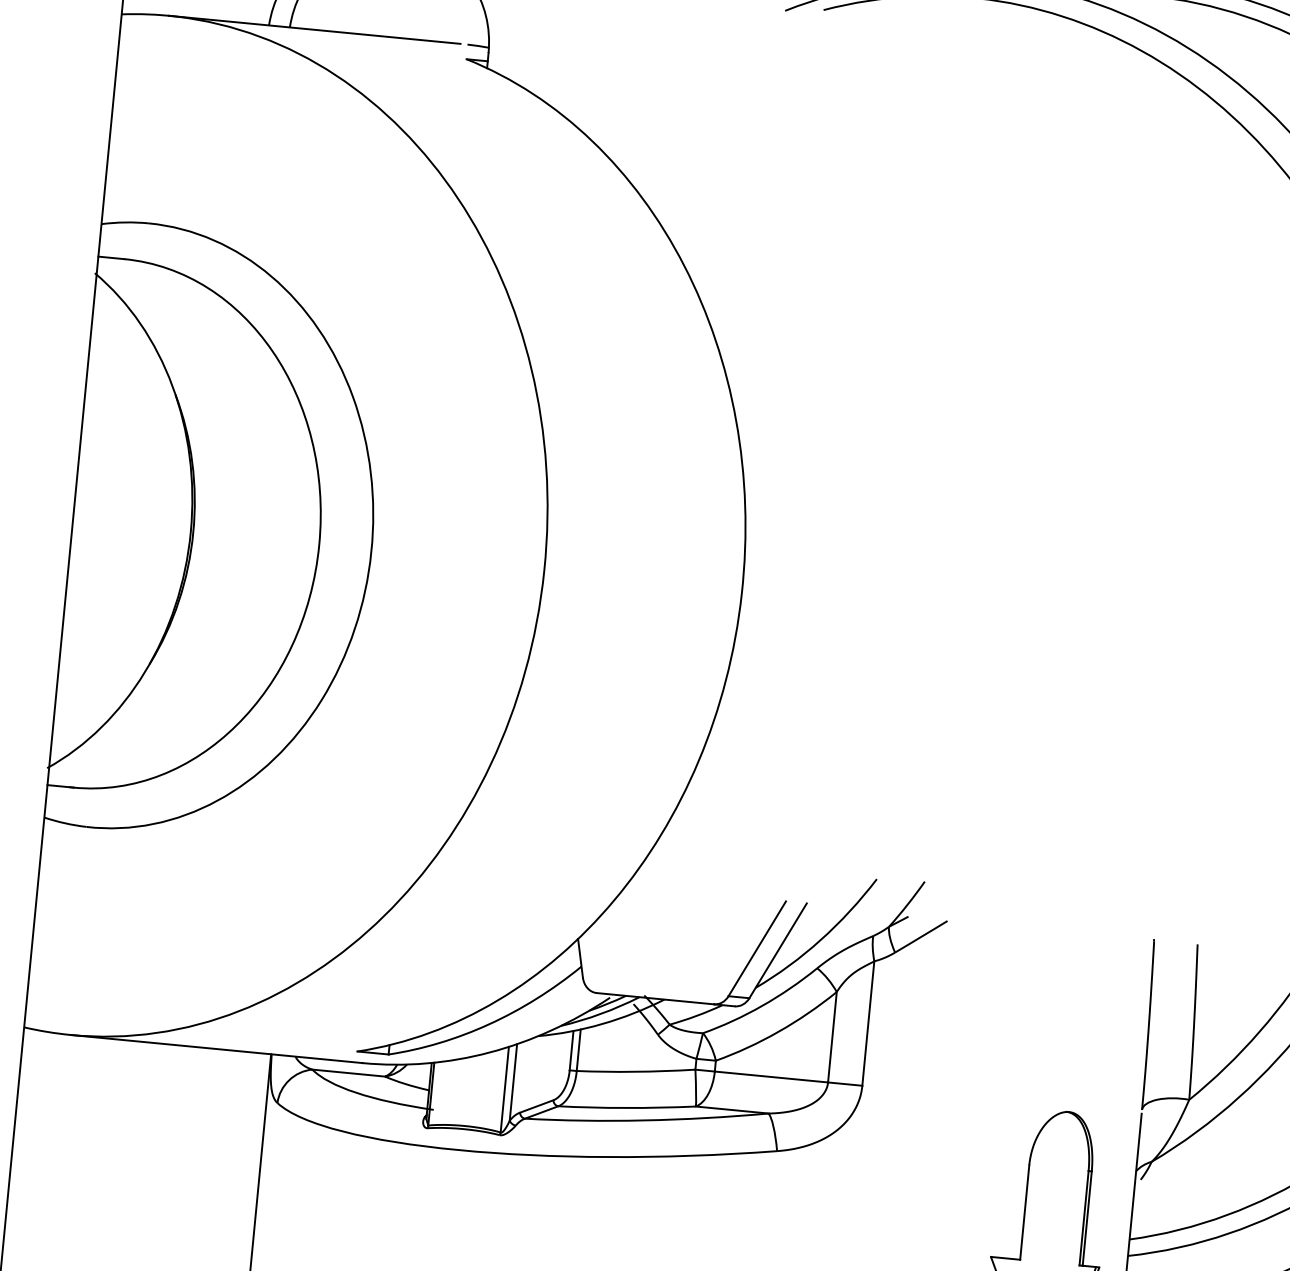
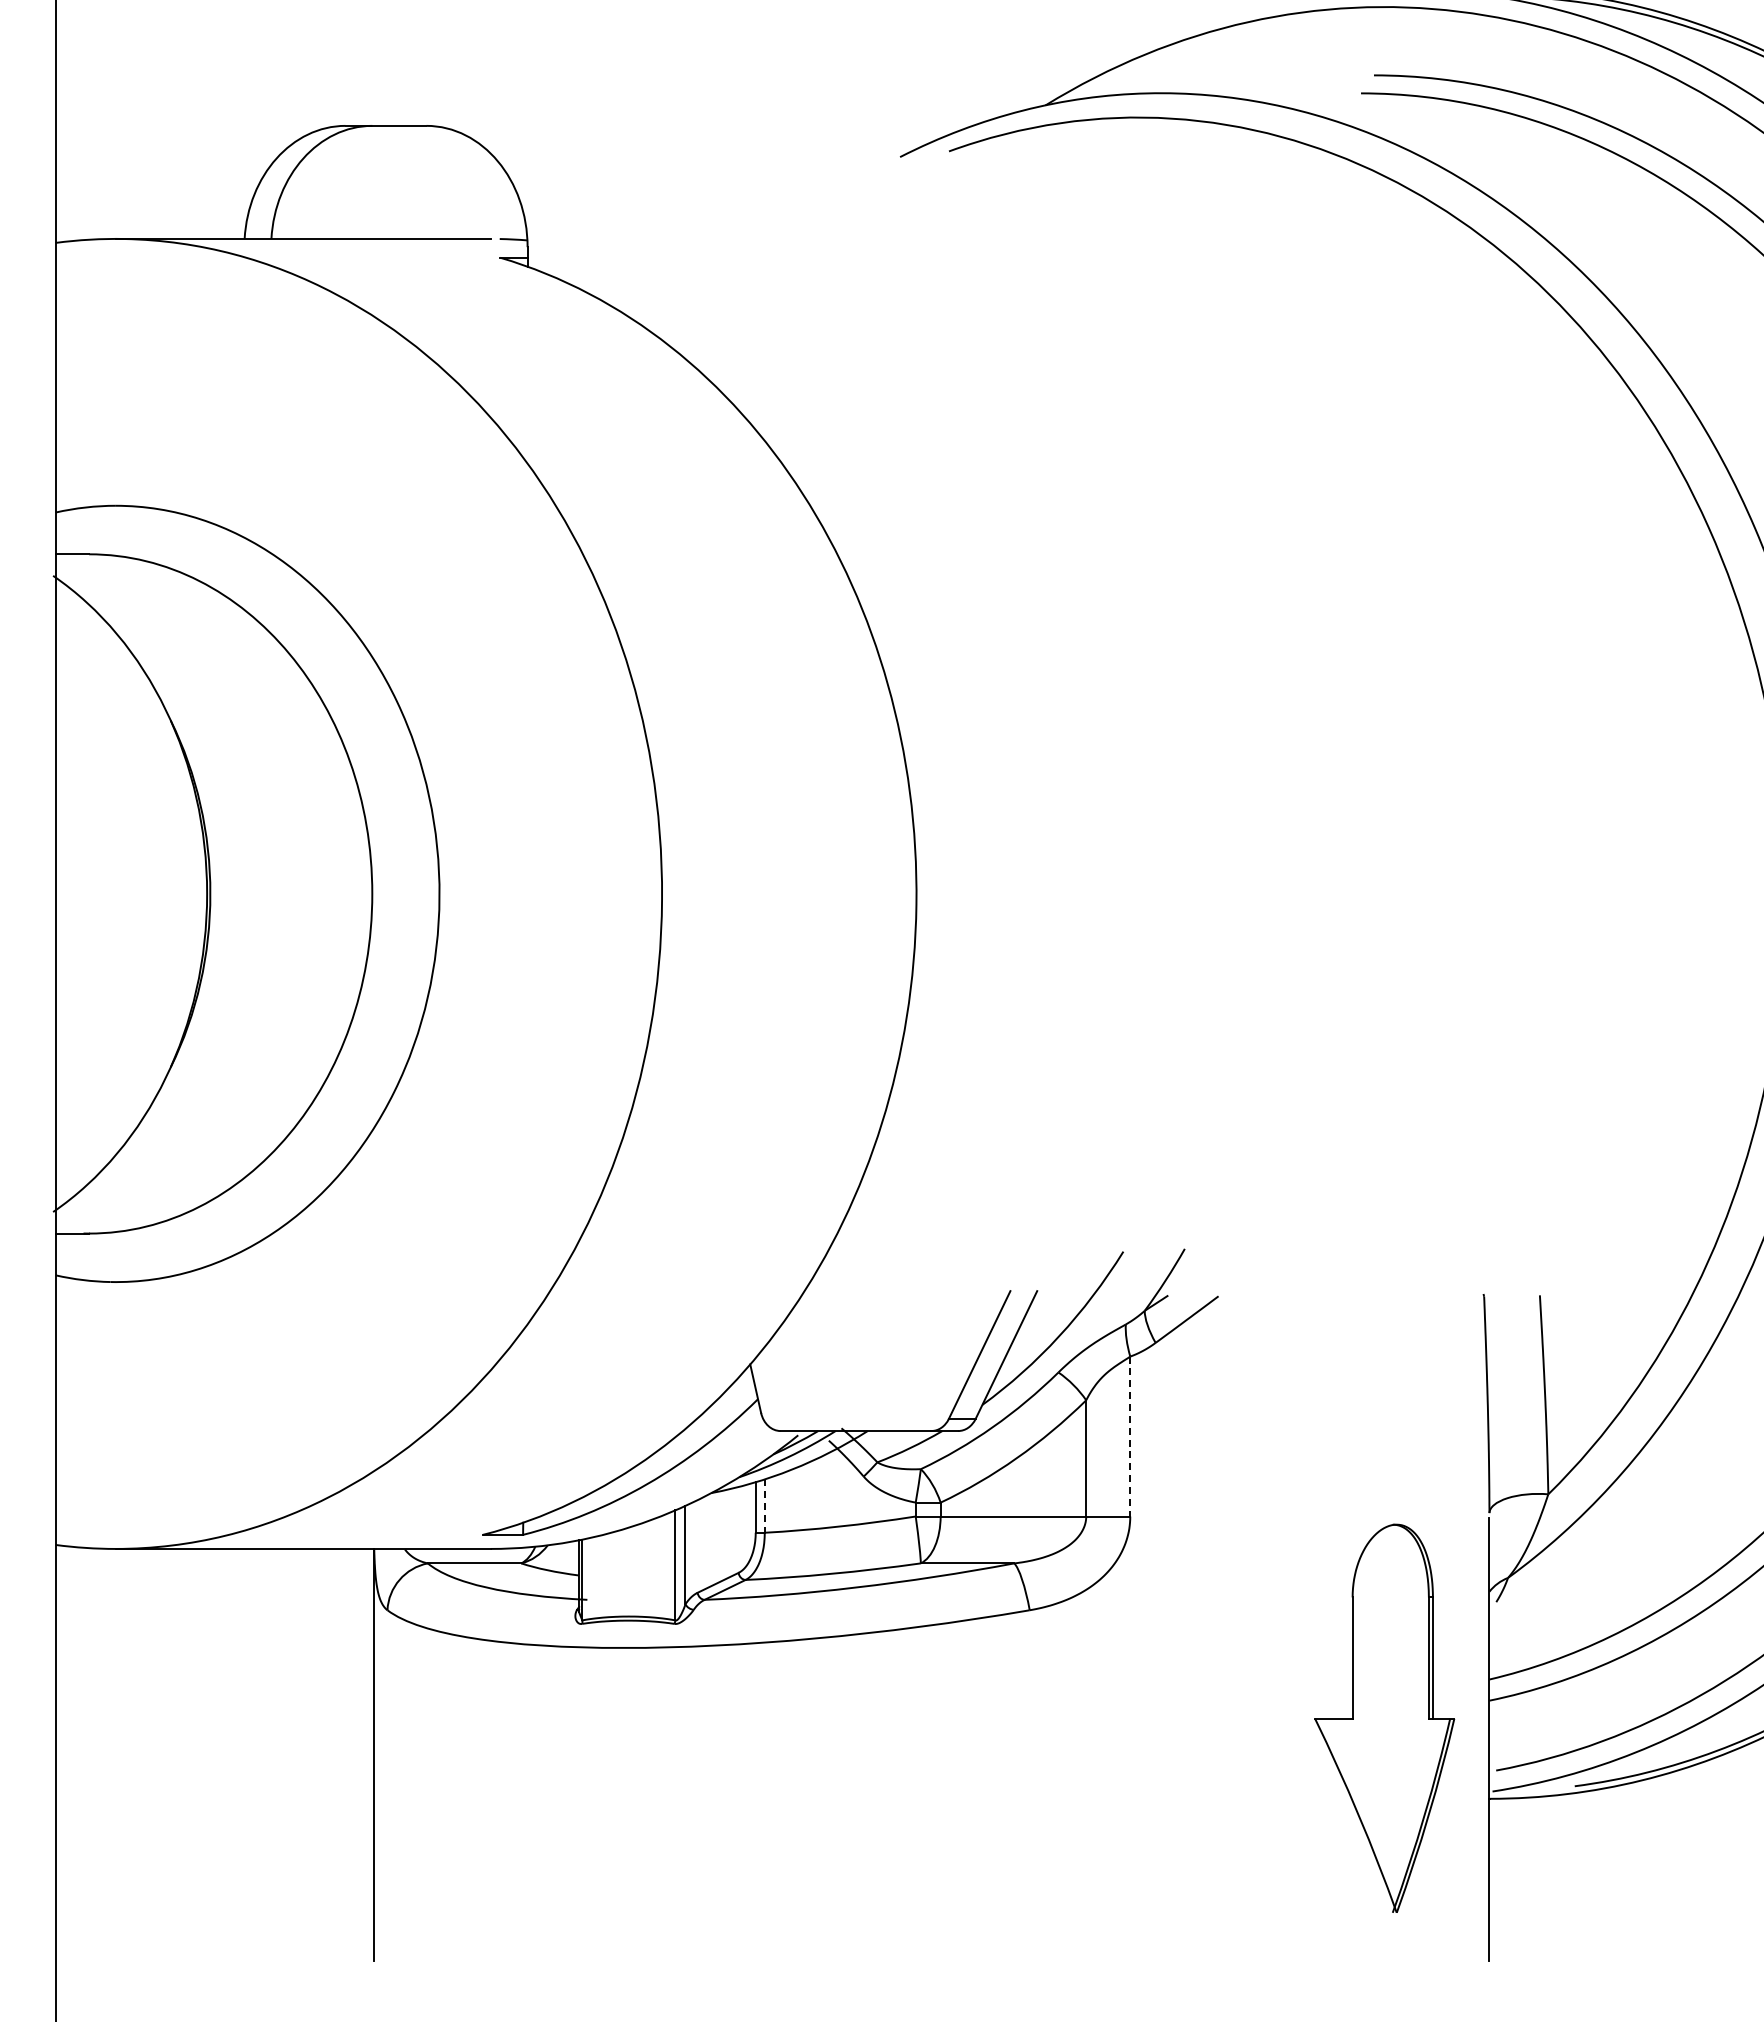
line: (868, 1023) -> (1130, 1436), solid -> dashed
line: (578, 1050) -> (764, 1506), solid -> dashed

